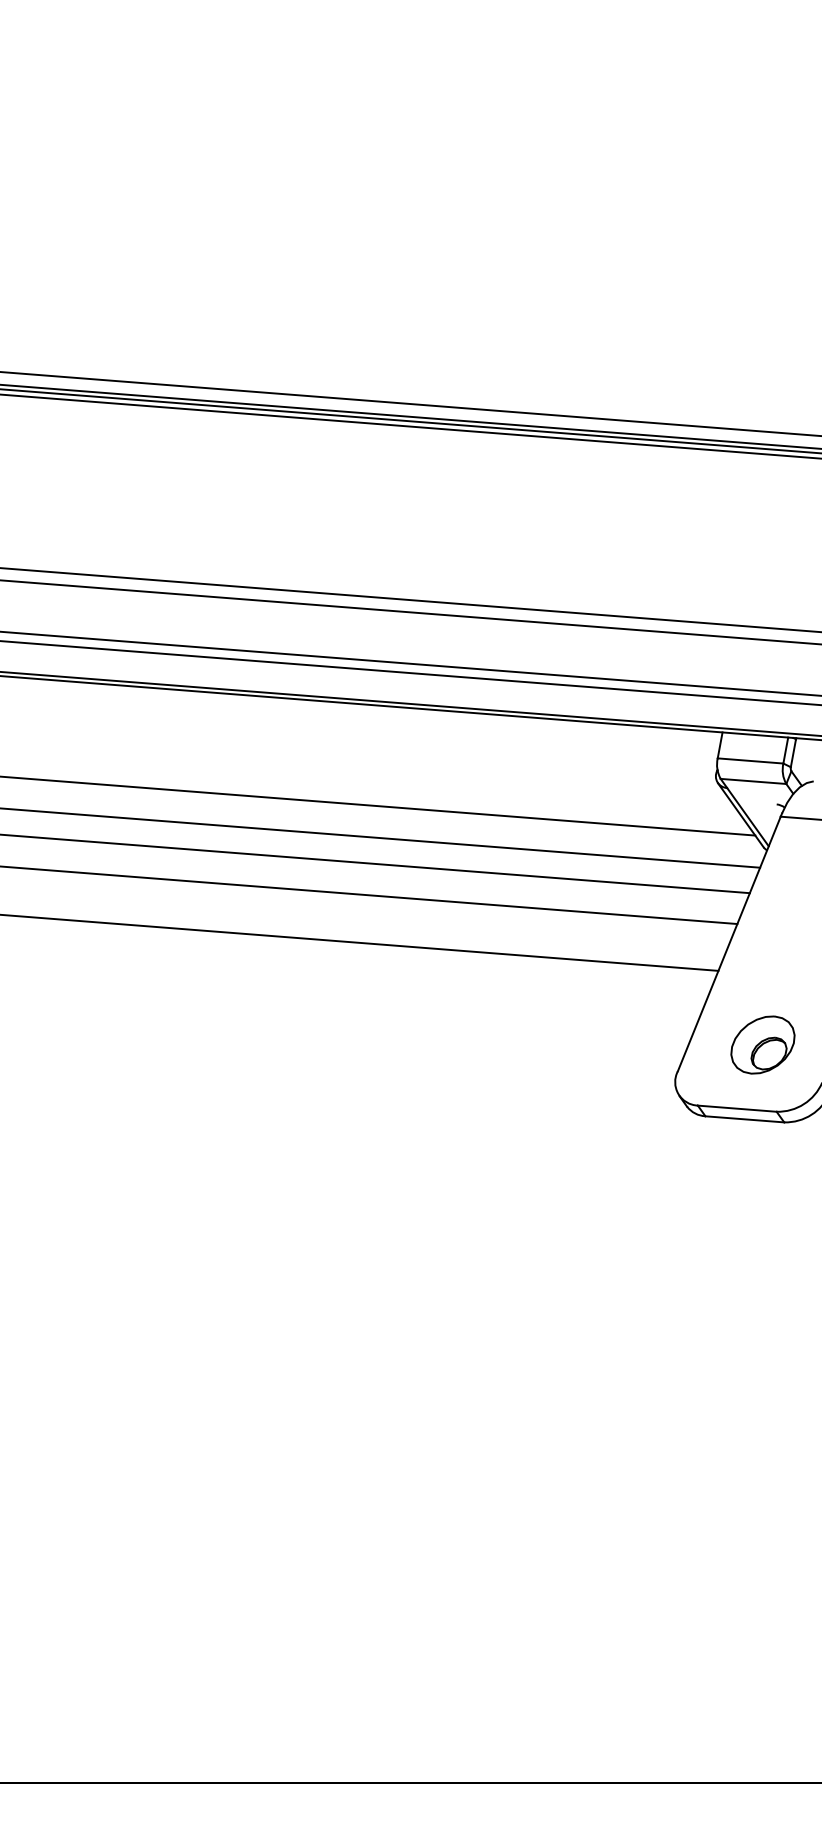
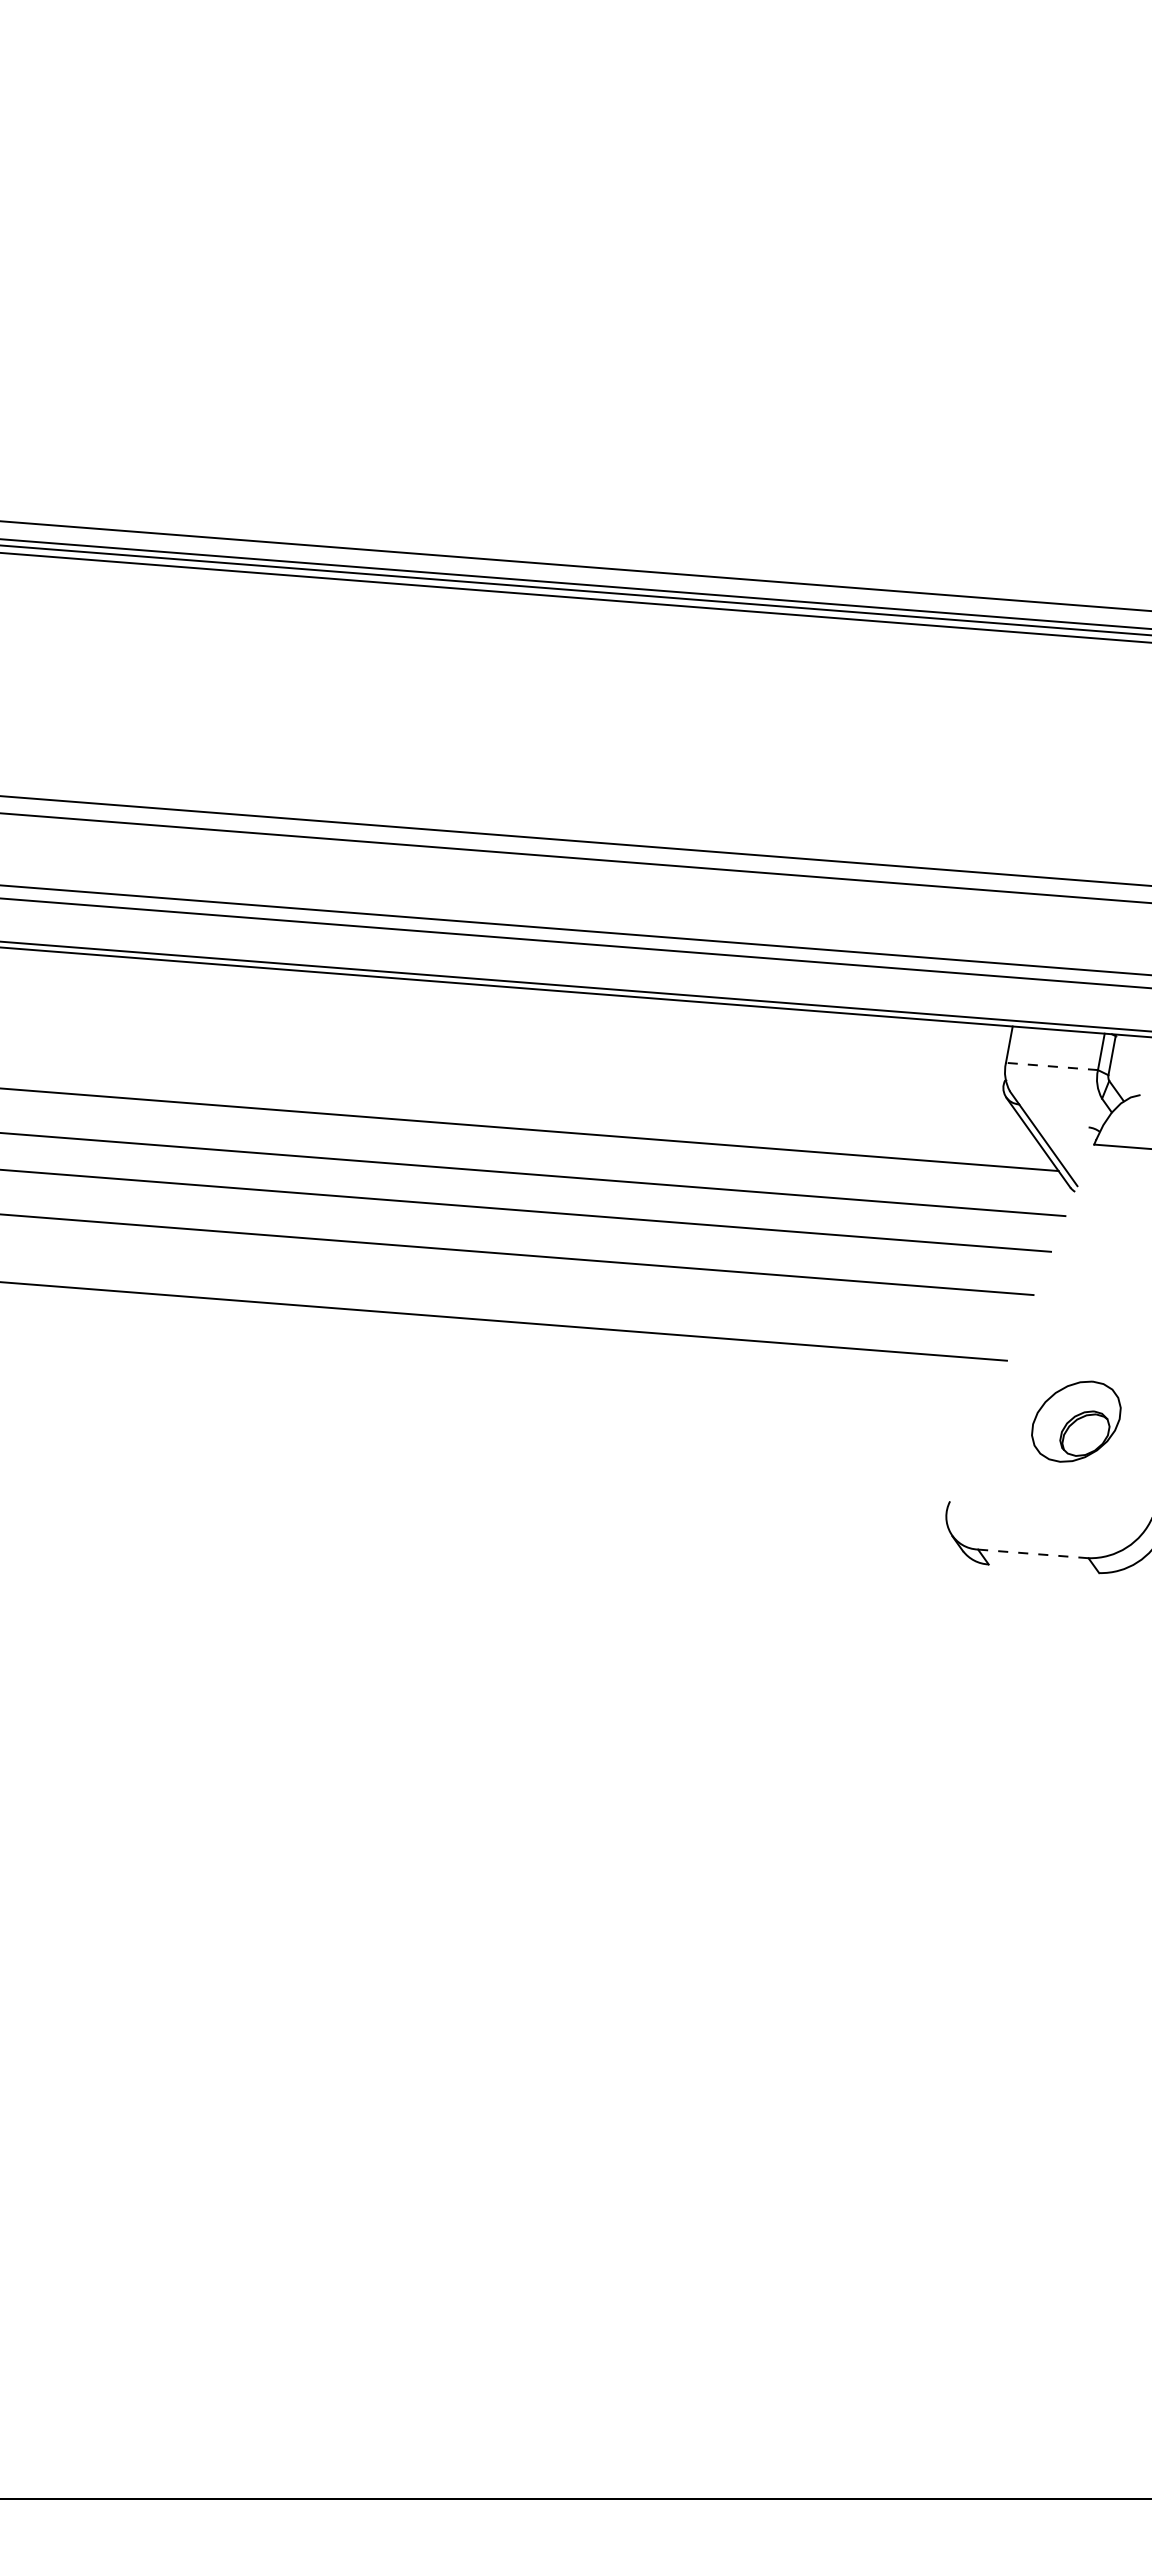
line: (750, 760) -> (1051, 1066), solid -> dashed
line: (753, 780) -> (1056, 1094), removed
line: (729, 943) -> (1022, 1322), removed
part: (763, 1044) -> (1076, 1421), moved
line: (737, 1108) -> (1033, 1553), solid -> dashed
line: (744, 1119) -> (1043, 1568), removed

